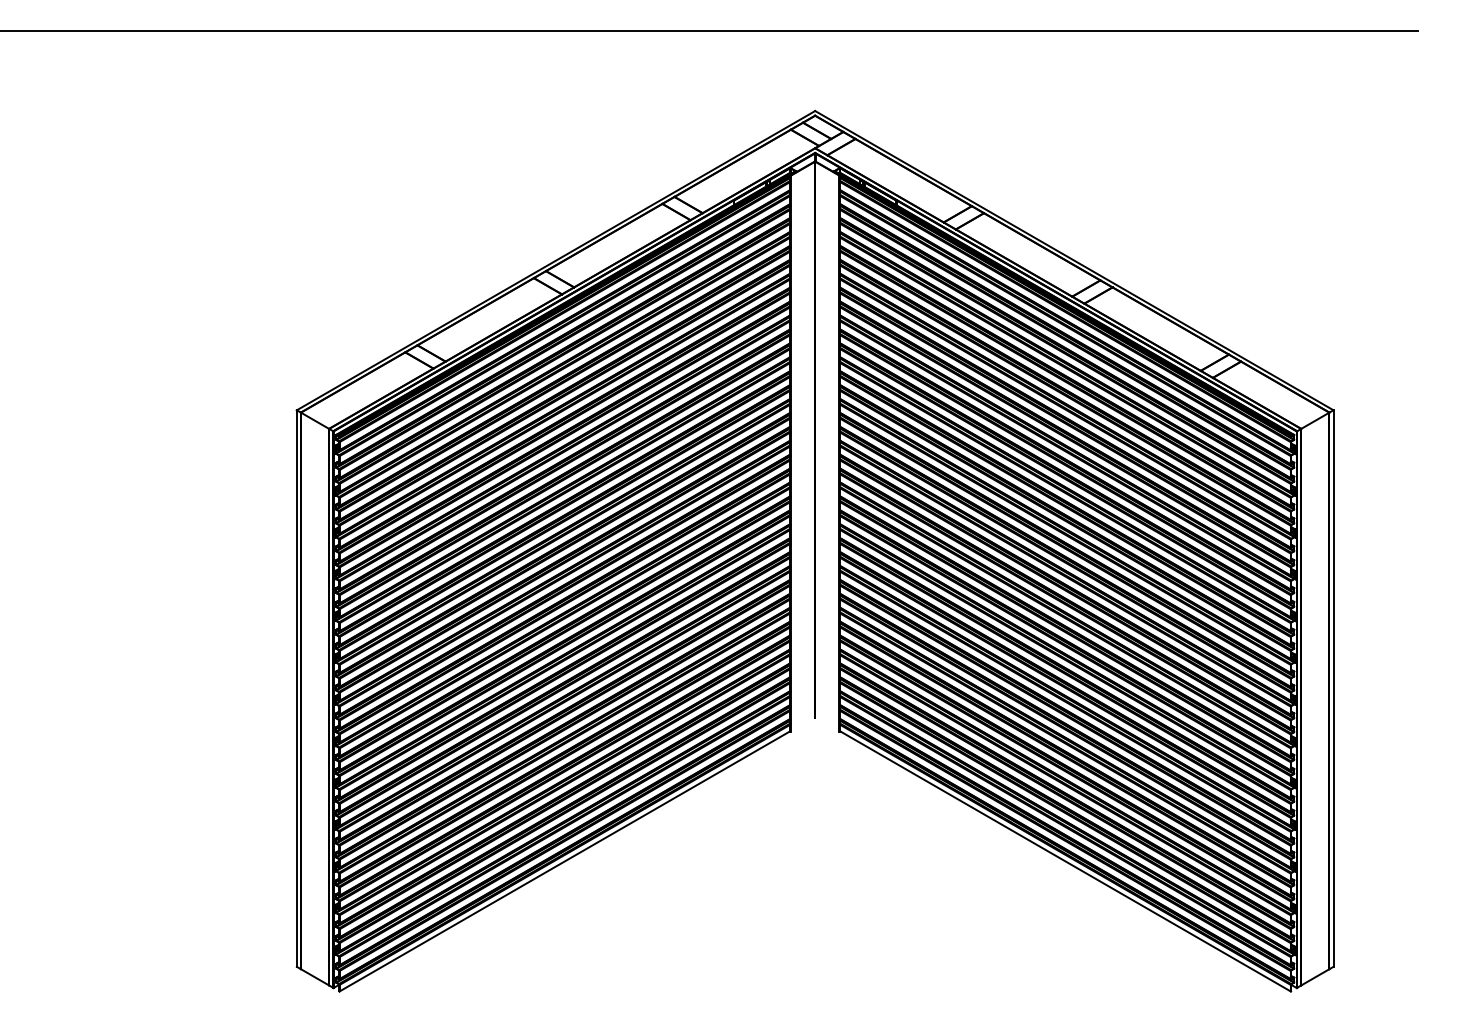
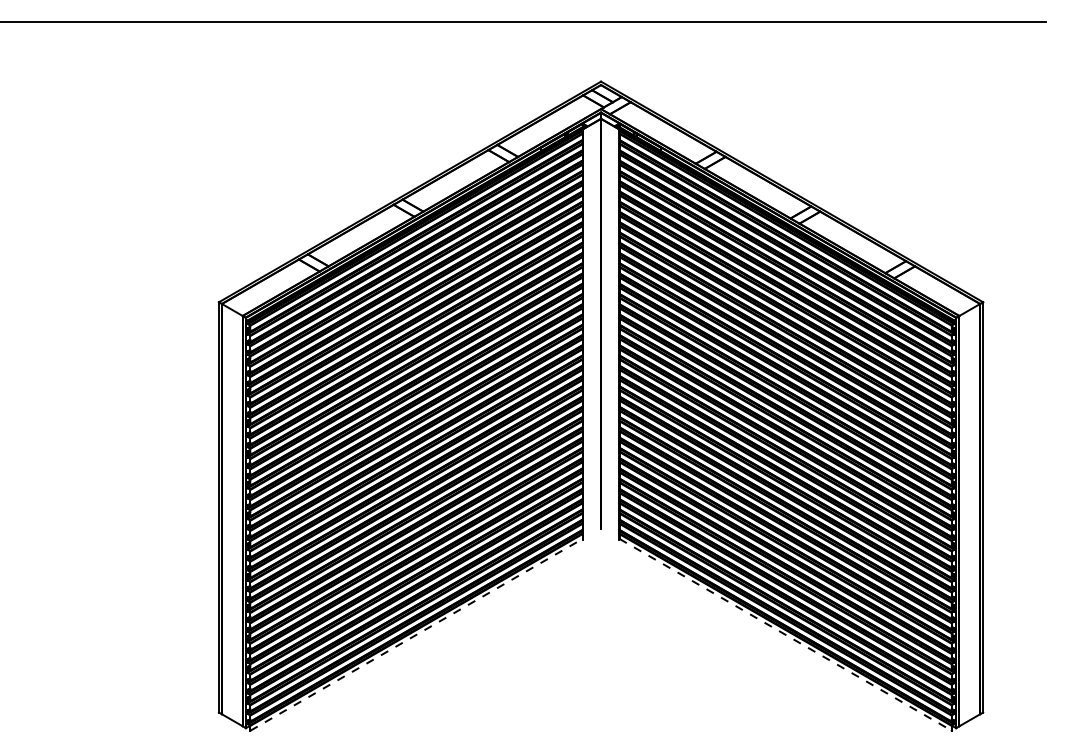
line: (565, 861) -> (416, 634), solid -> dashed
line: (1065, 861) -> (785, 634), solid -> dashed

